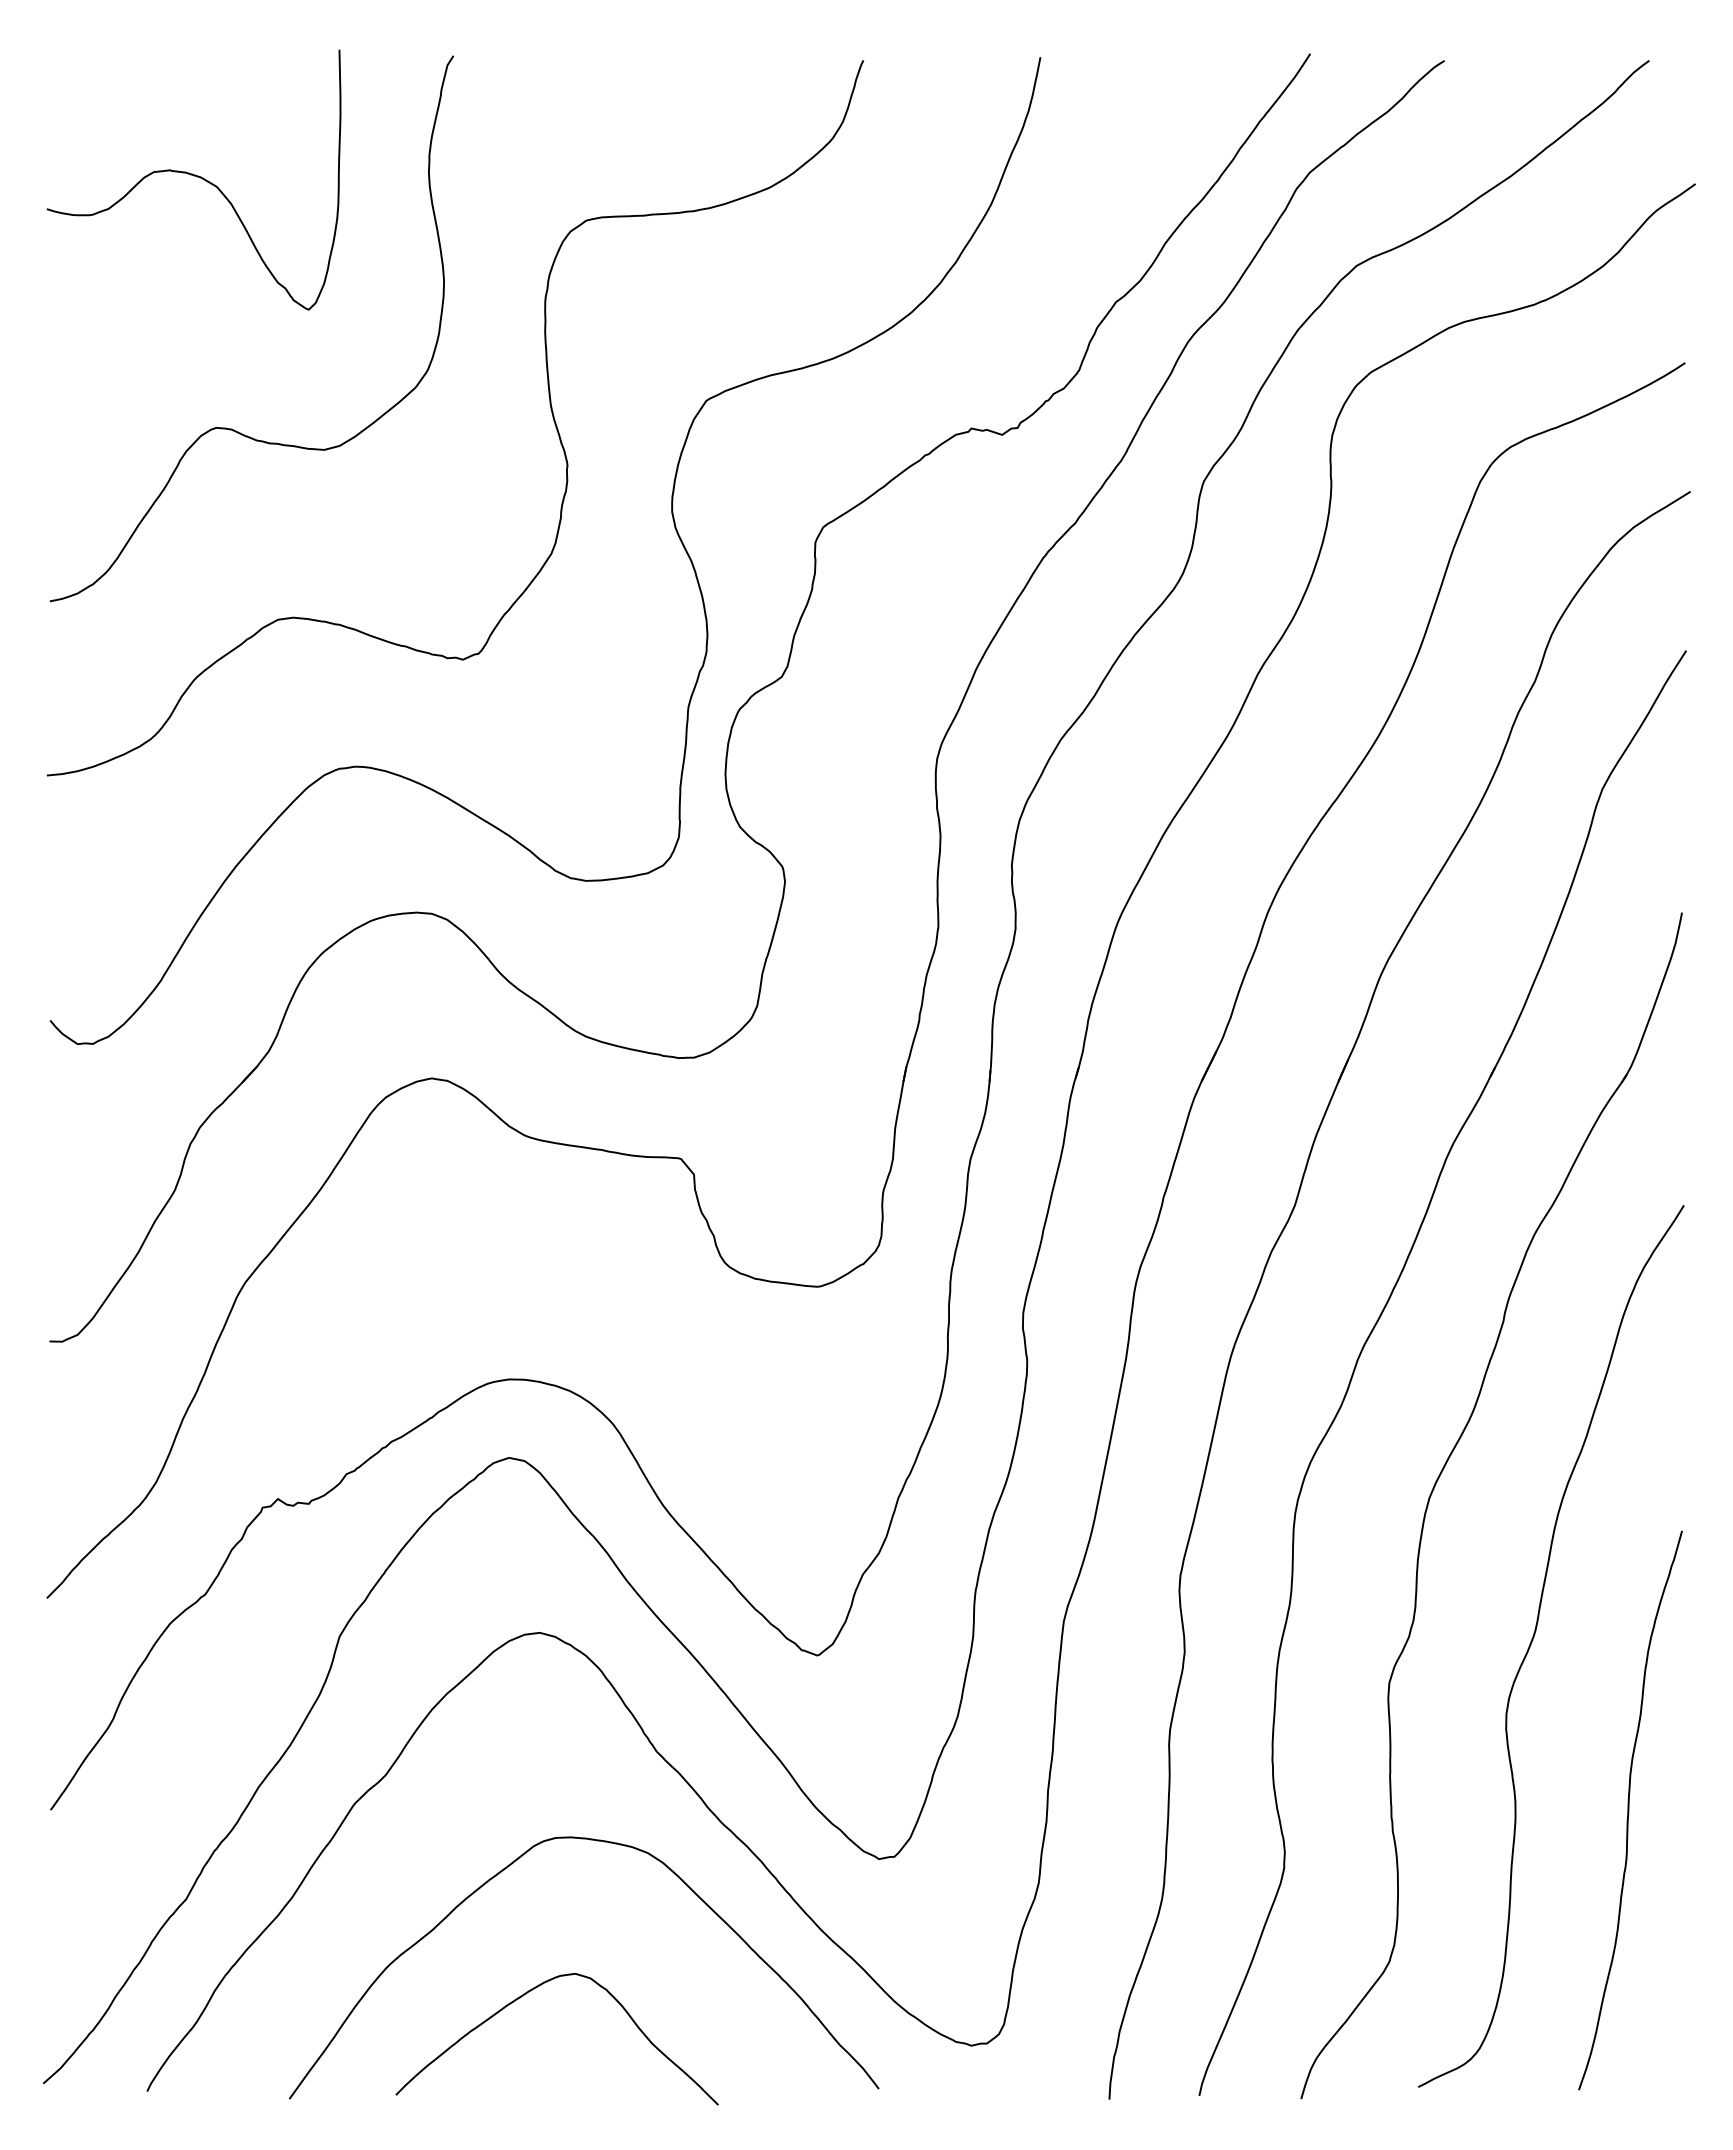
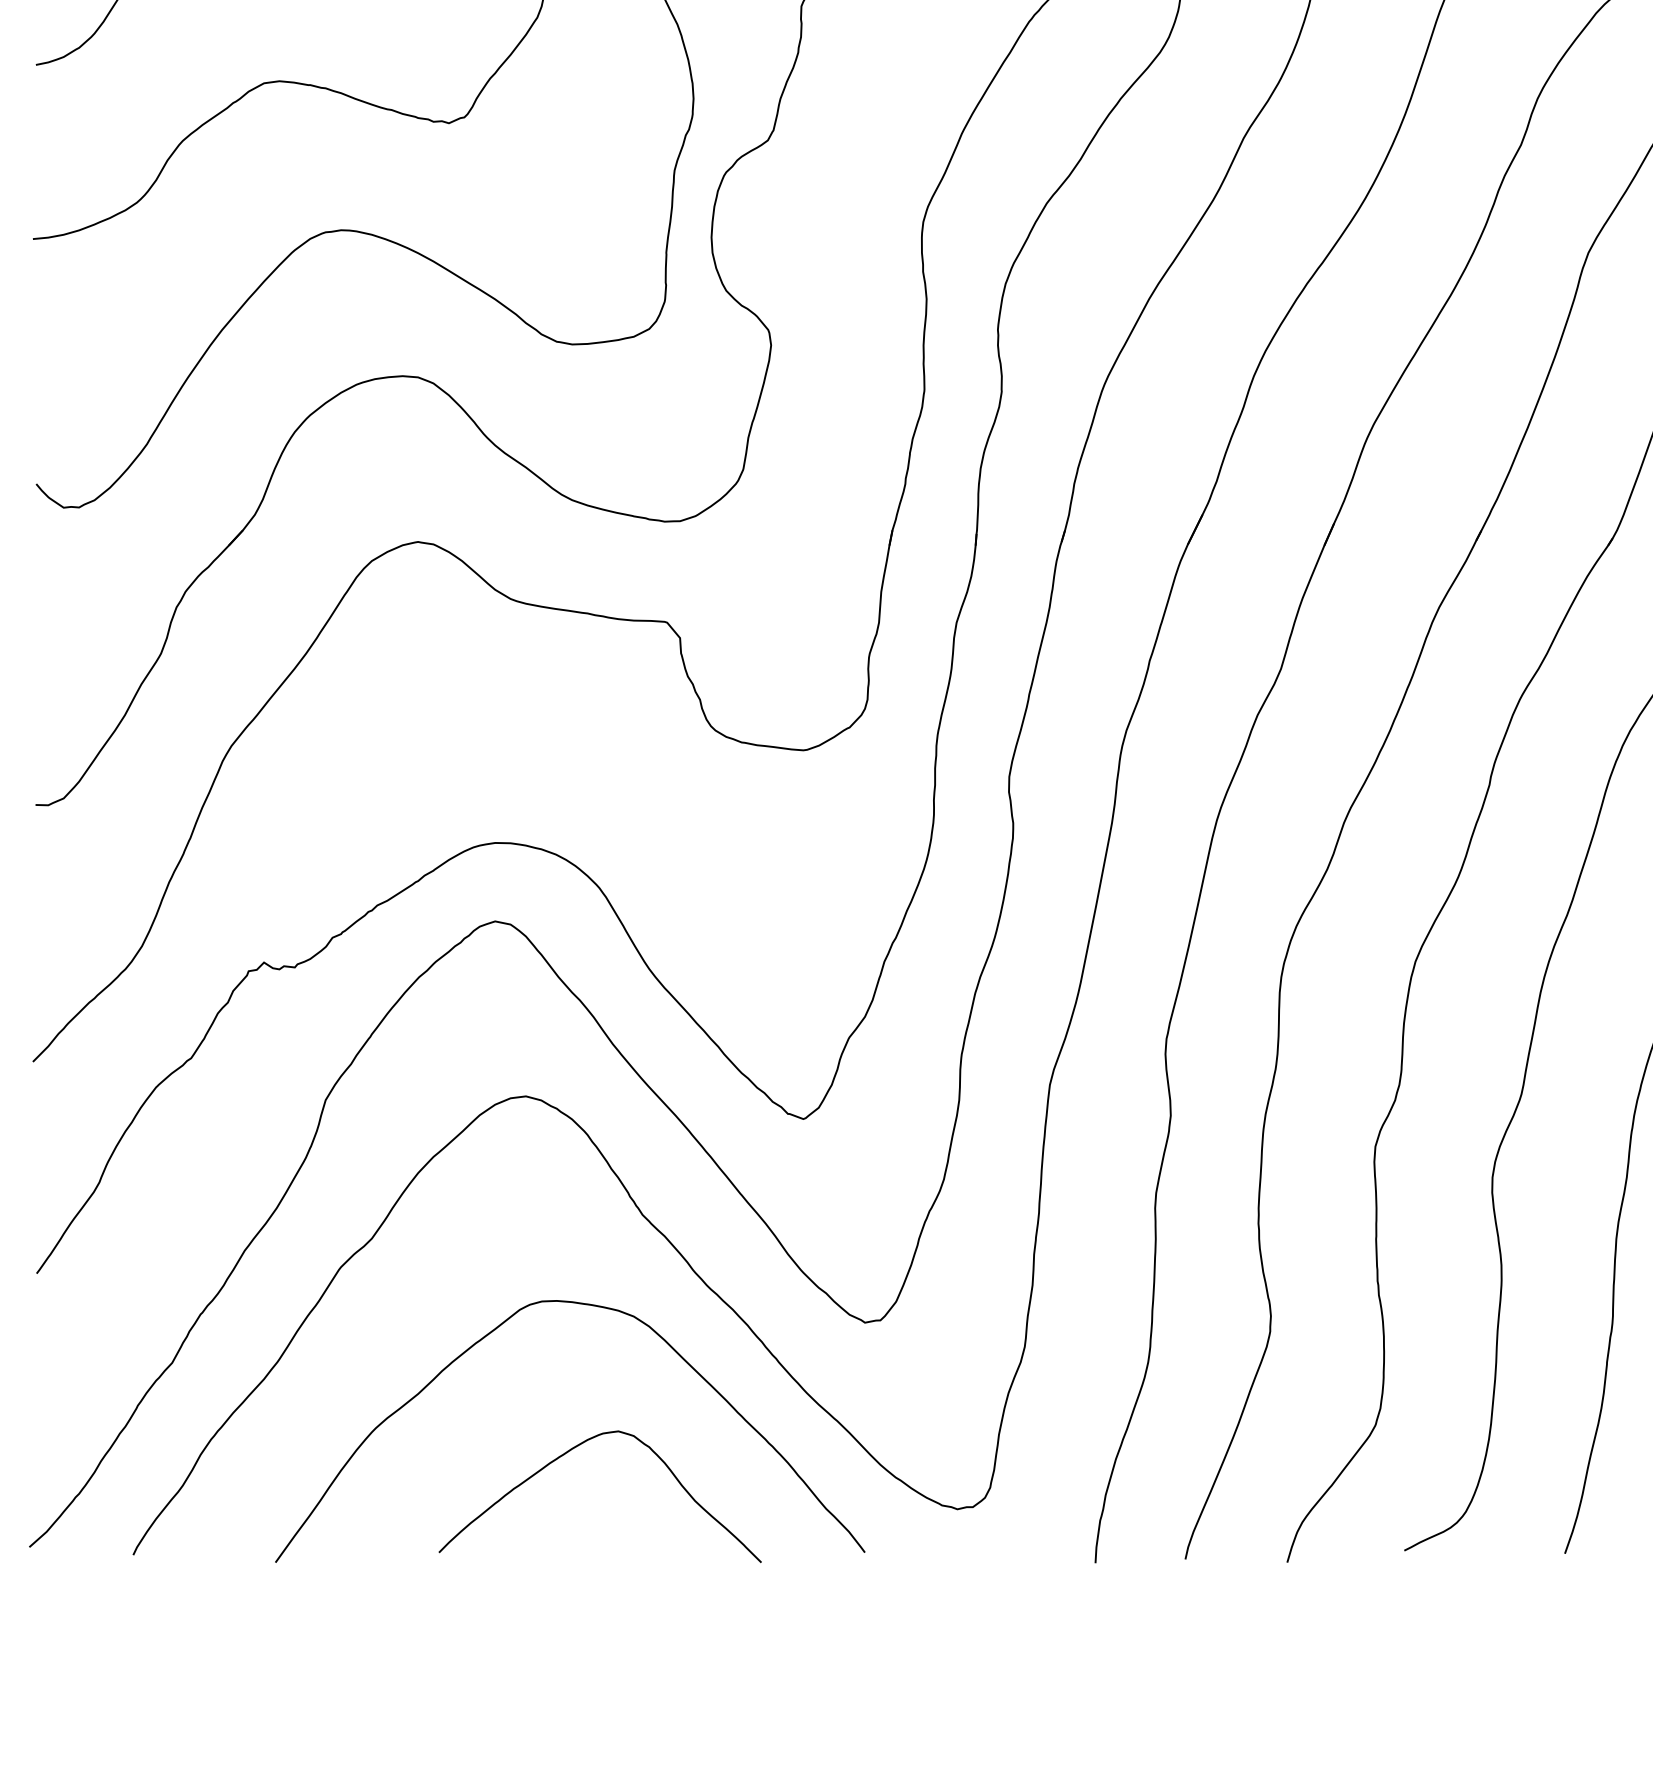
curve: (526, 1994) -> (569, 1452), moved

